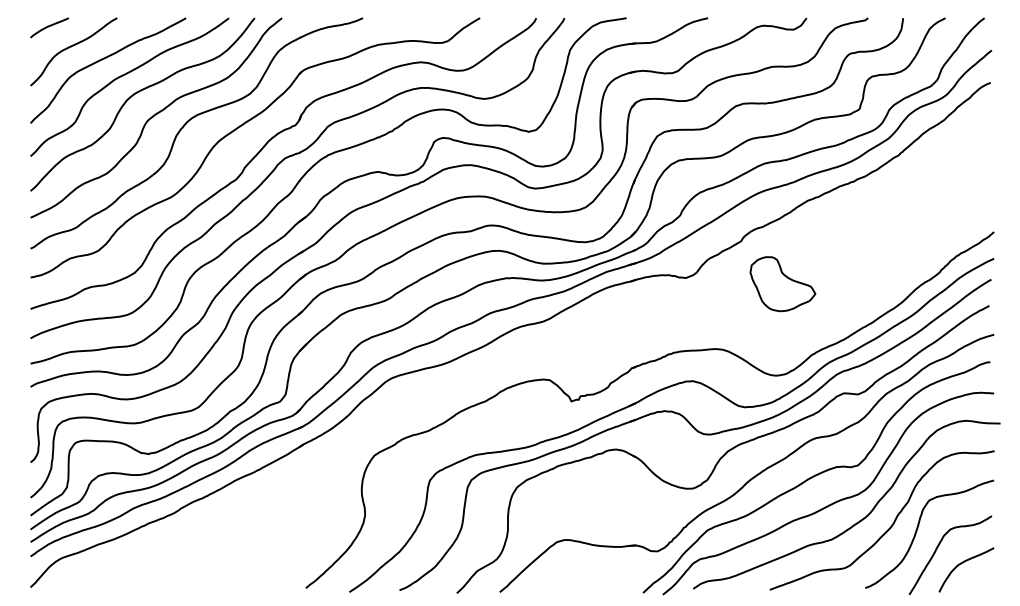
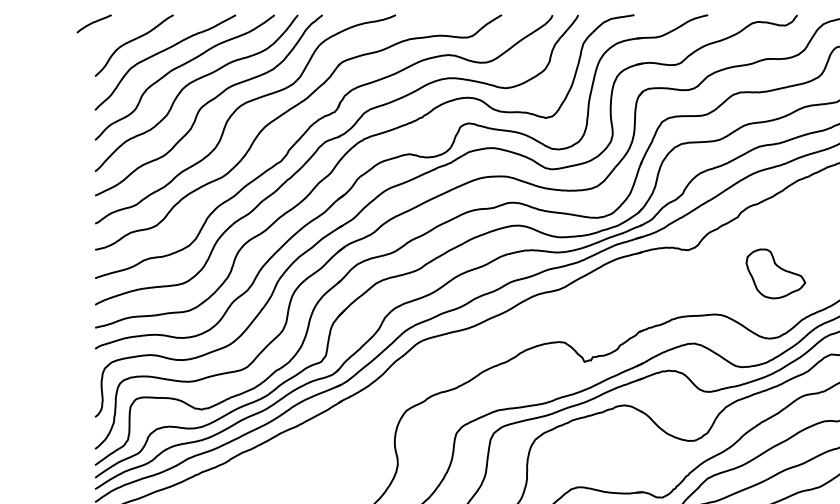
curve: (49, 26) -> (94, 22), moved
part: (782, 284) -> (775, 274), moved

